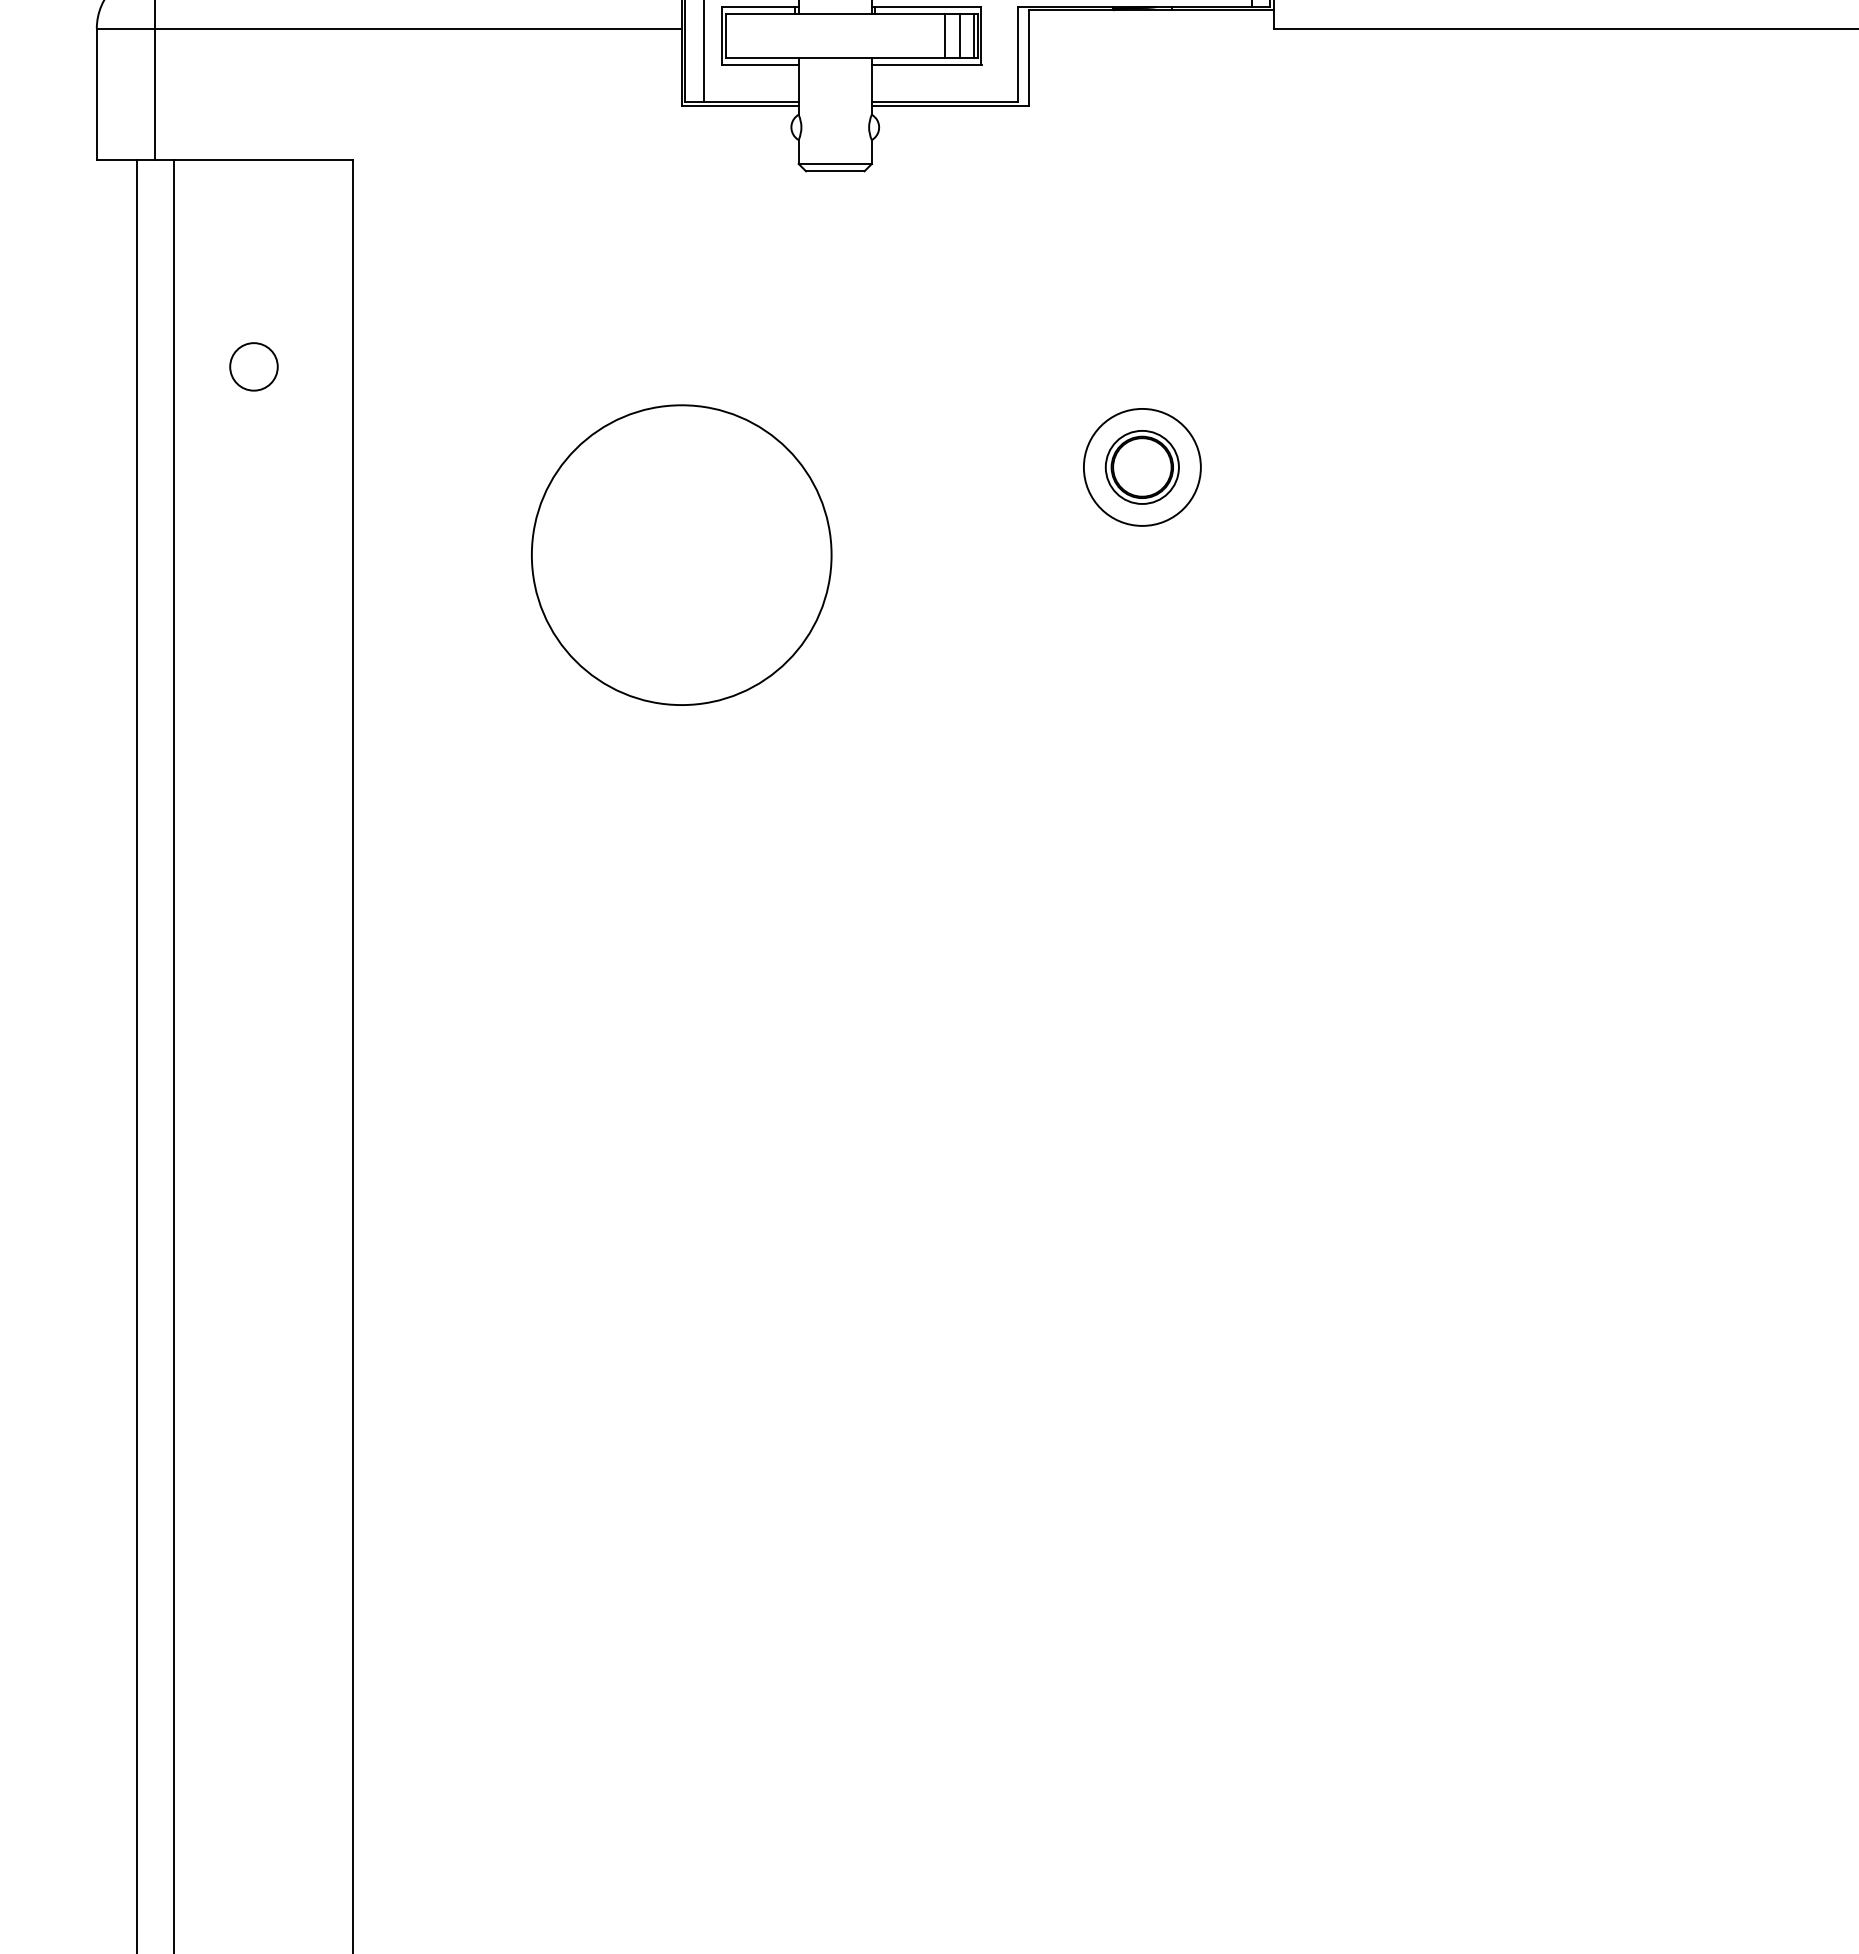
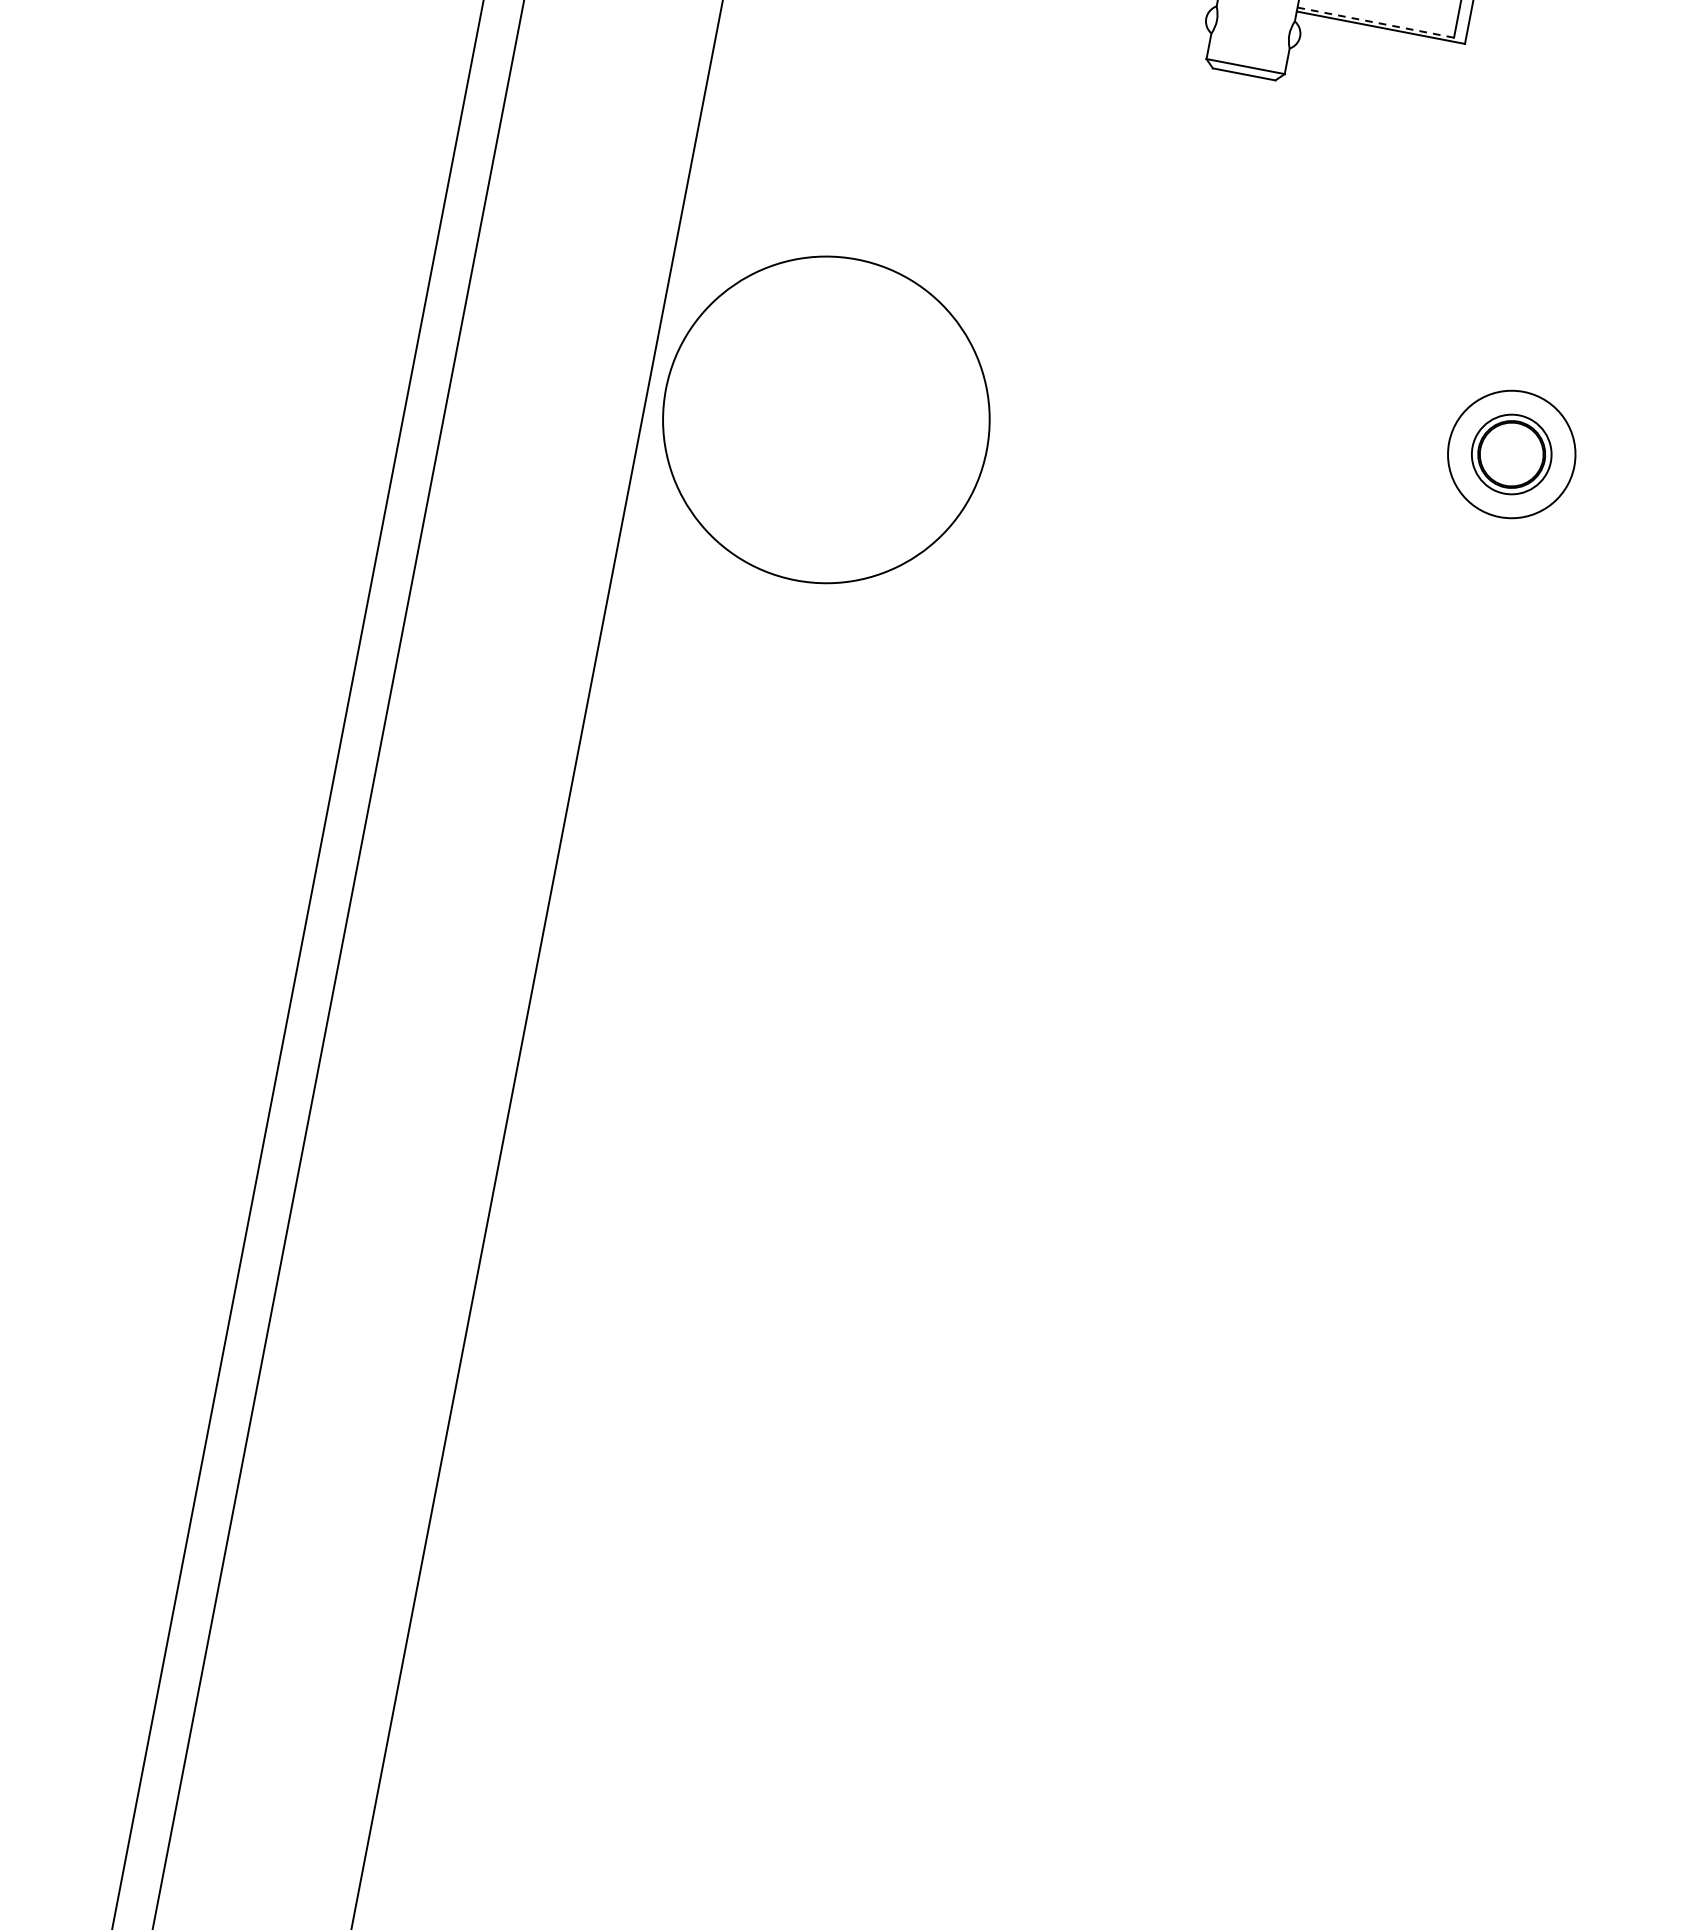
line: (944, 101) -> (1375, 22), solid -> dashed
part: (253, 366) -> (581, 163), removed
part: (681, 554) -> (826, 419), moved

